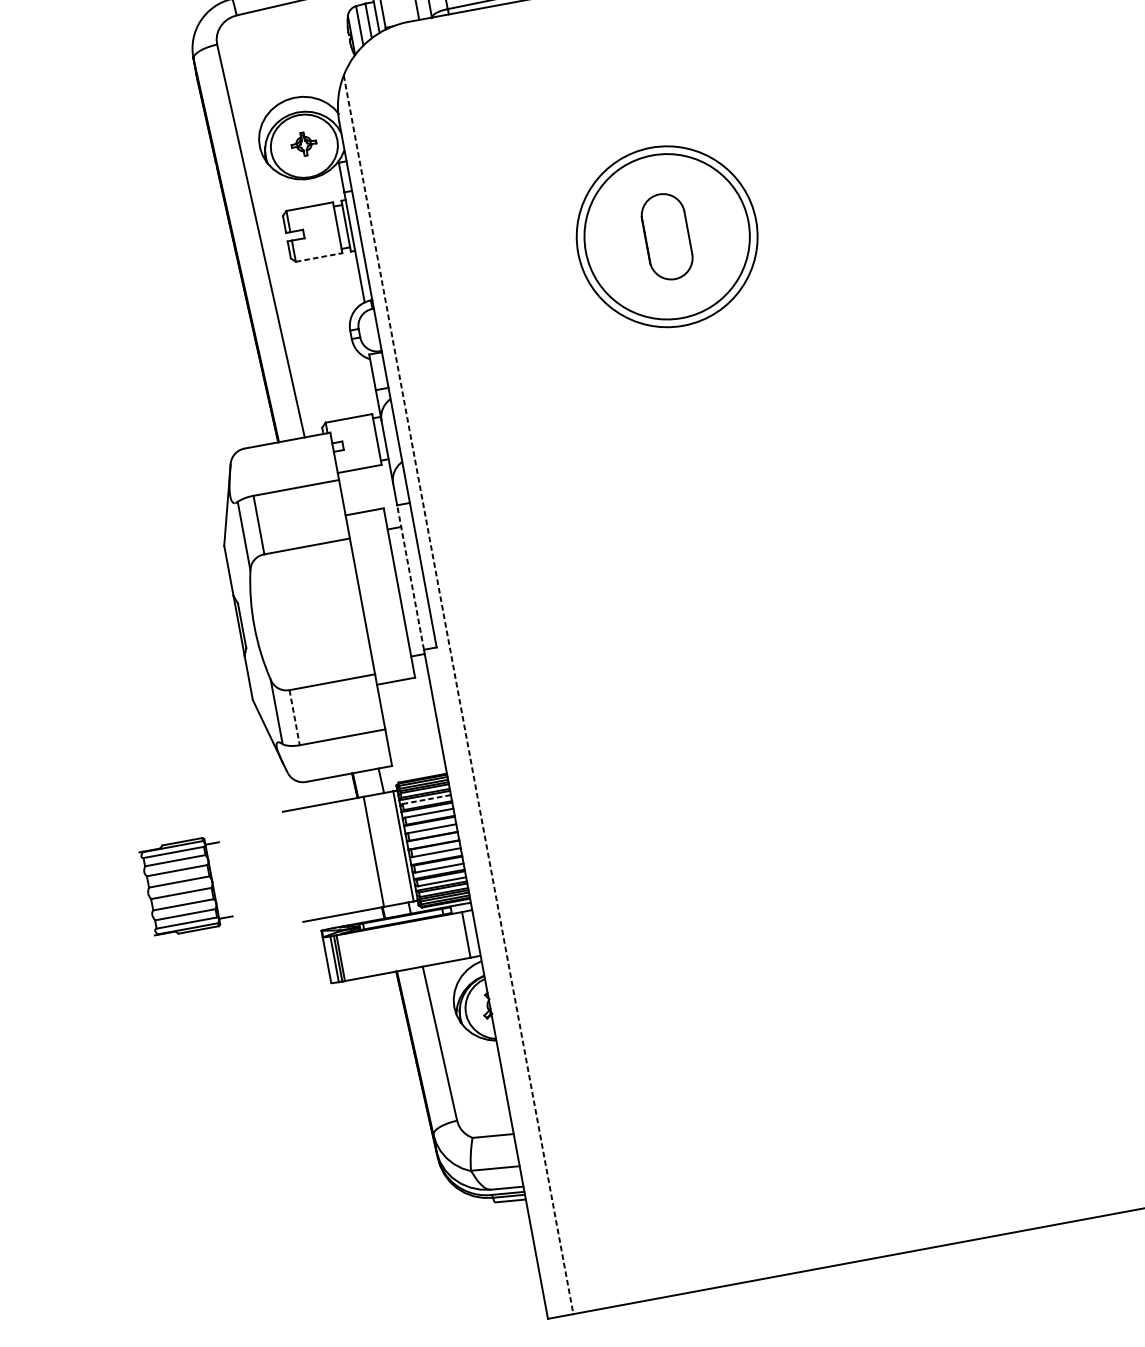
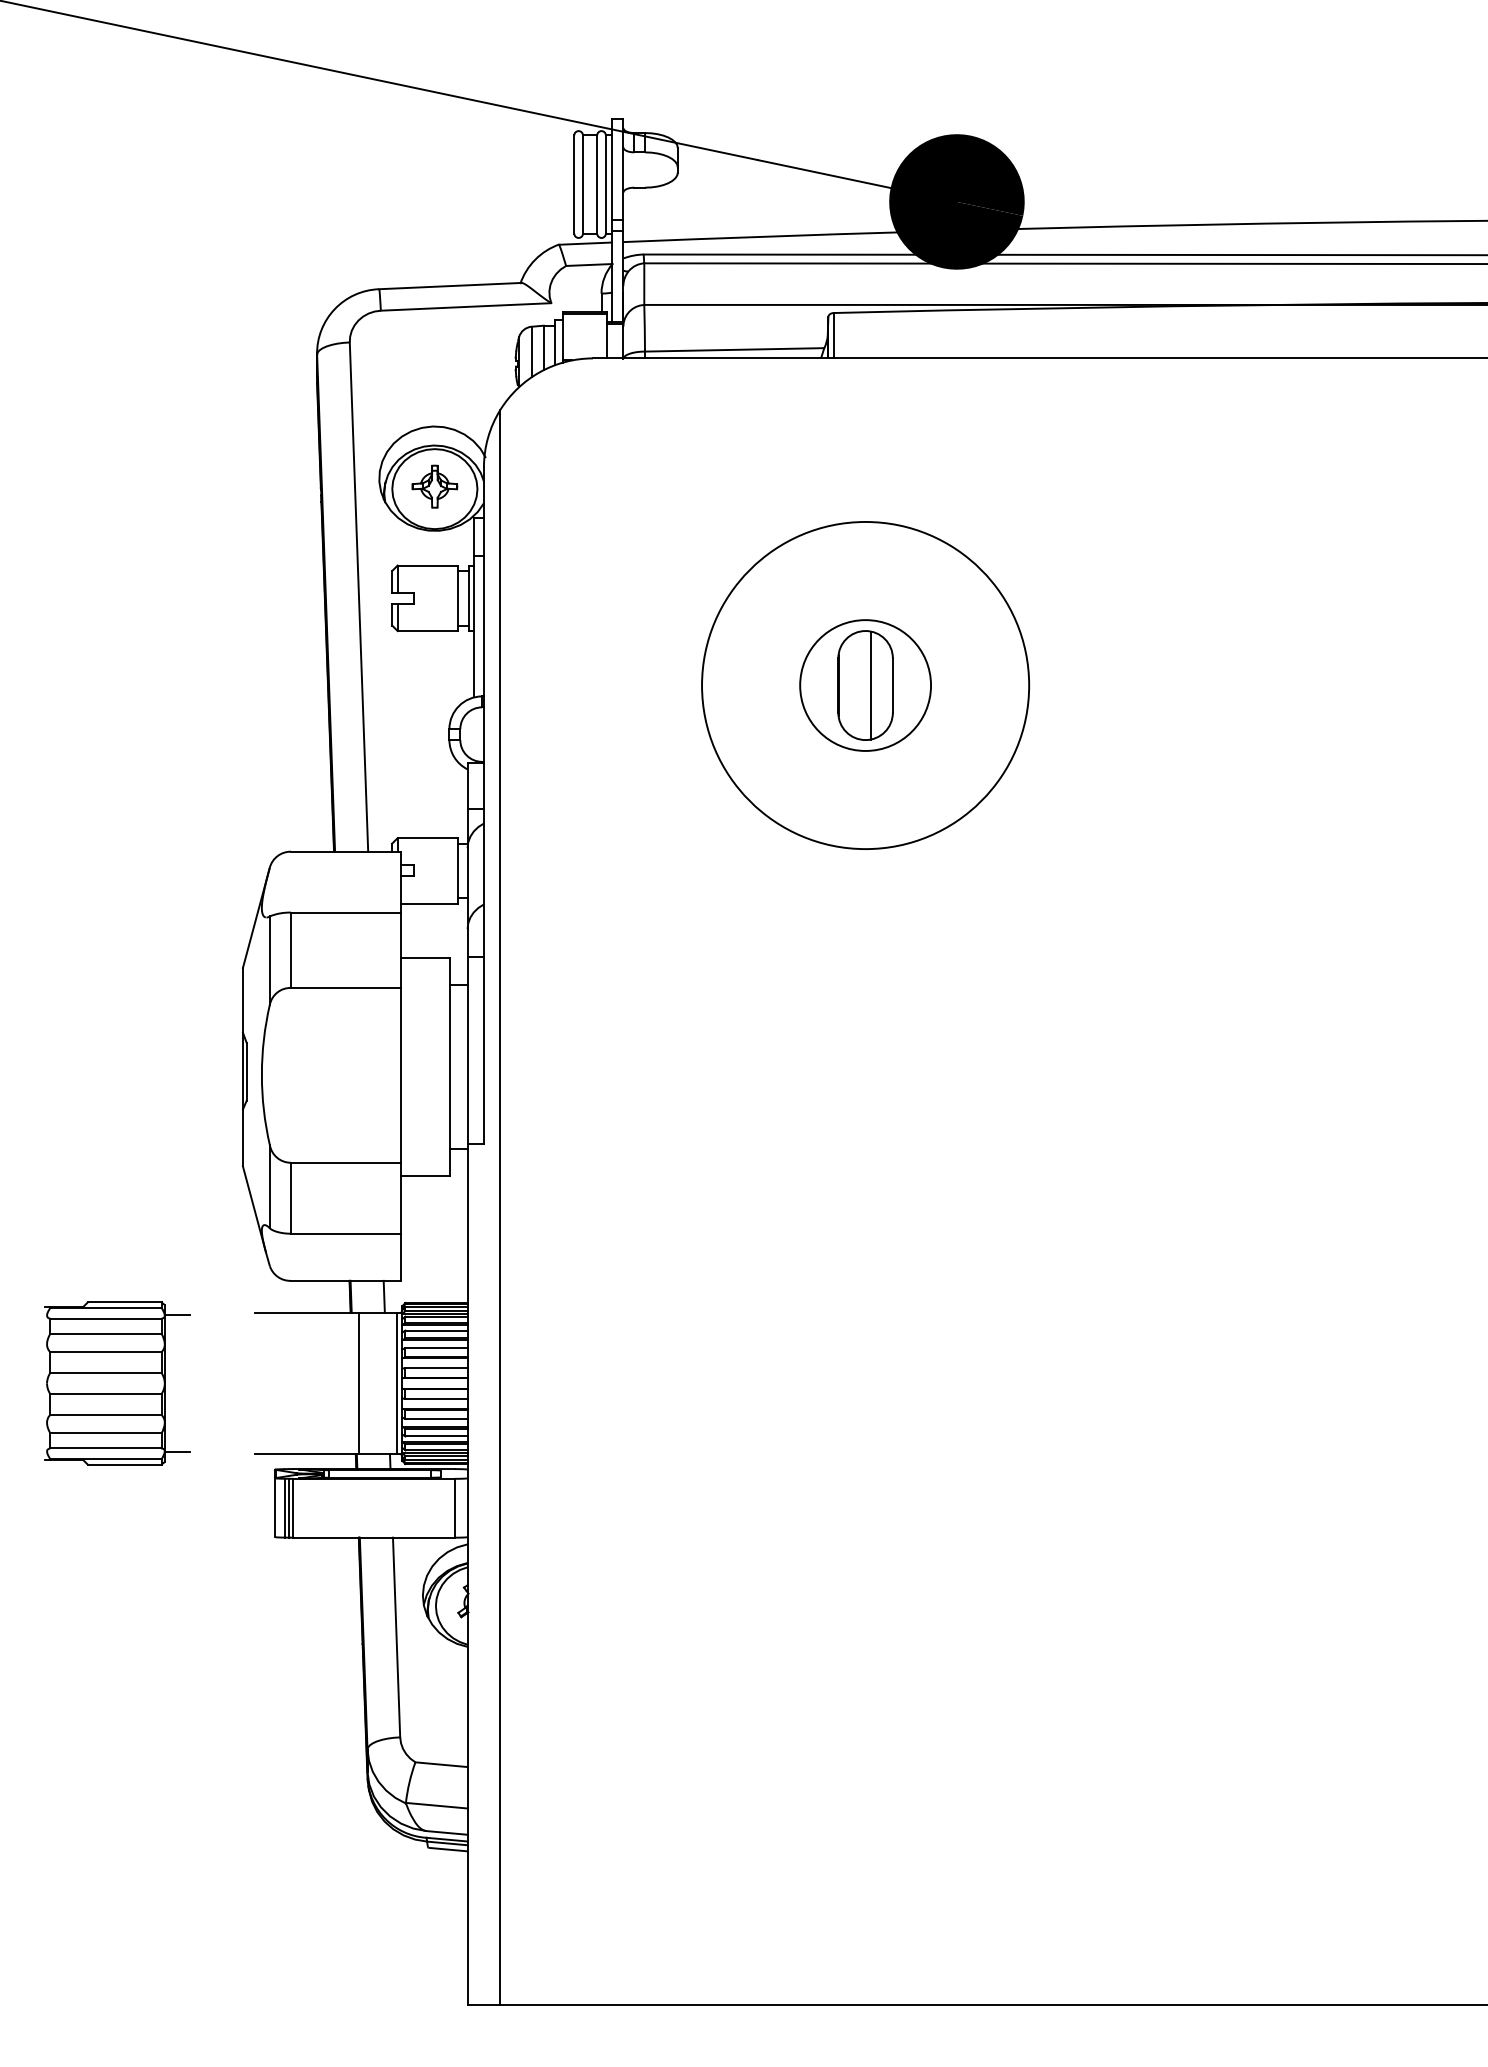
part: (303, 144) -> (434, 486), size x1.43
line: (671, 235) -> (871, 685), added
circle: (667, 236) -> (865, 685), size x0.62
circle: (667, 236) -> (865, 685), size x1.43
line: (319, 257) -> (427, 631), dashed -> solid
line: (410, 577) -> (467, 1050), dashed -> solid
line: (458, 695) -> (500, 1208), dashed -> solid
line: (294, 717) -> (290, 1198), dashed -> solid
line: (427, 799) -> (437, 1330), dashed -> solid
part: (186, 886) -> (117, 1383), size x1.43

